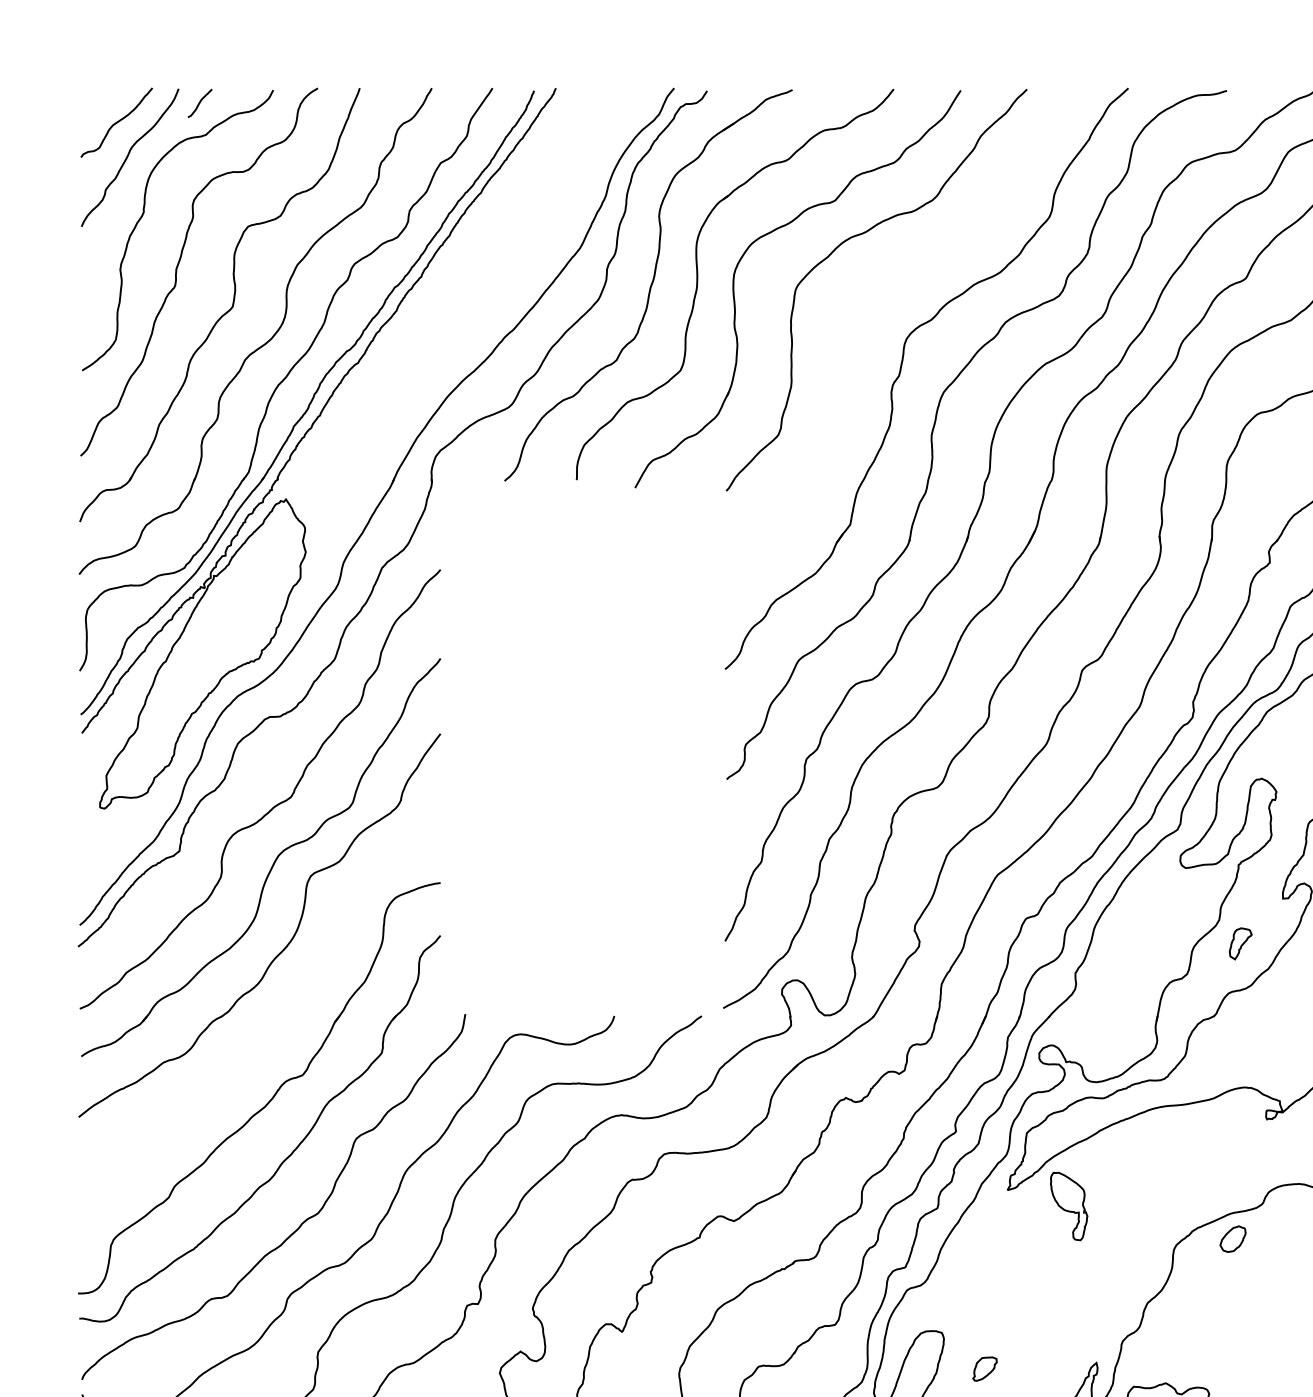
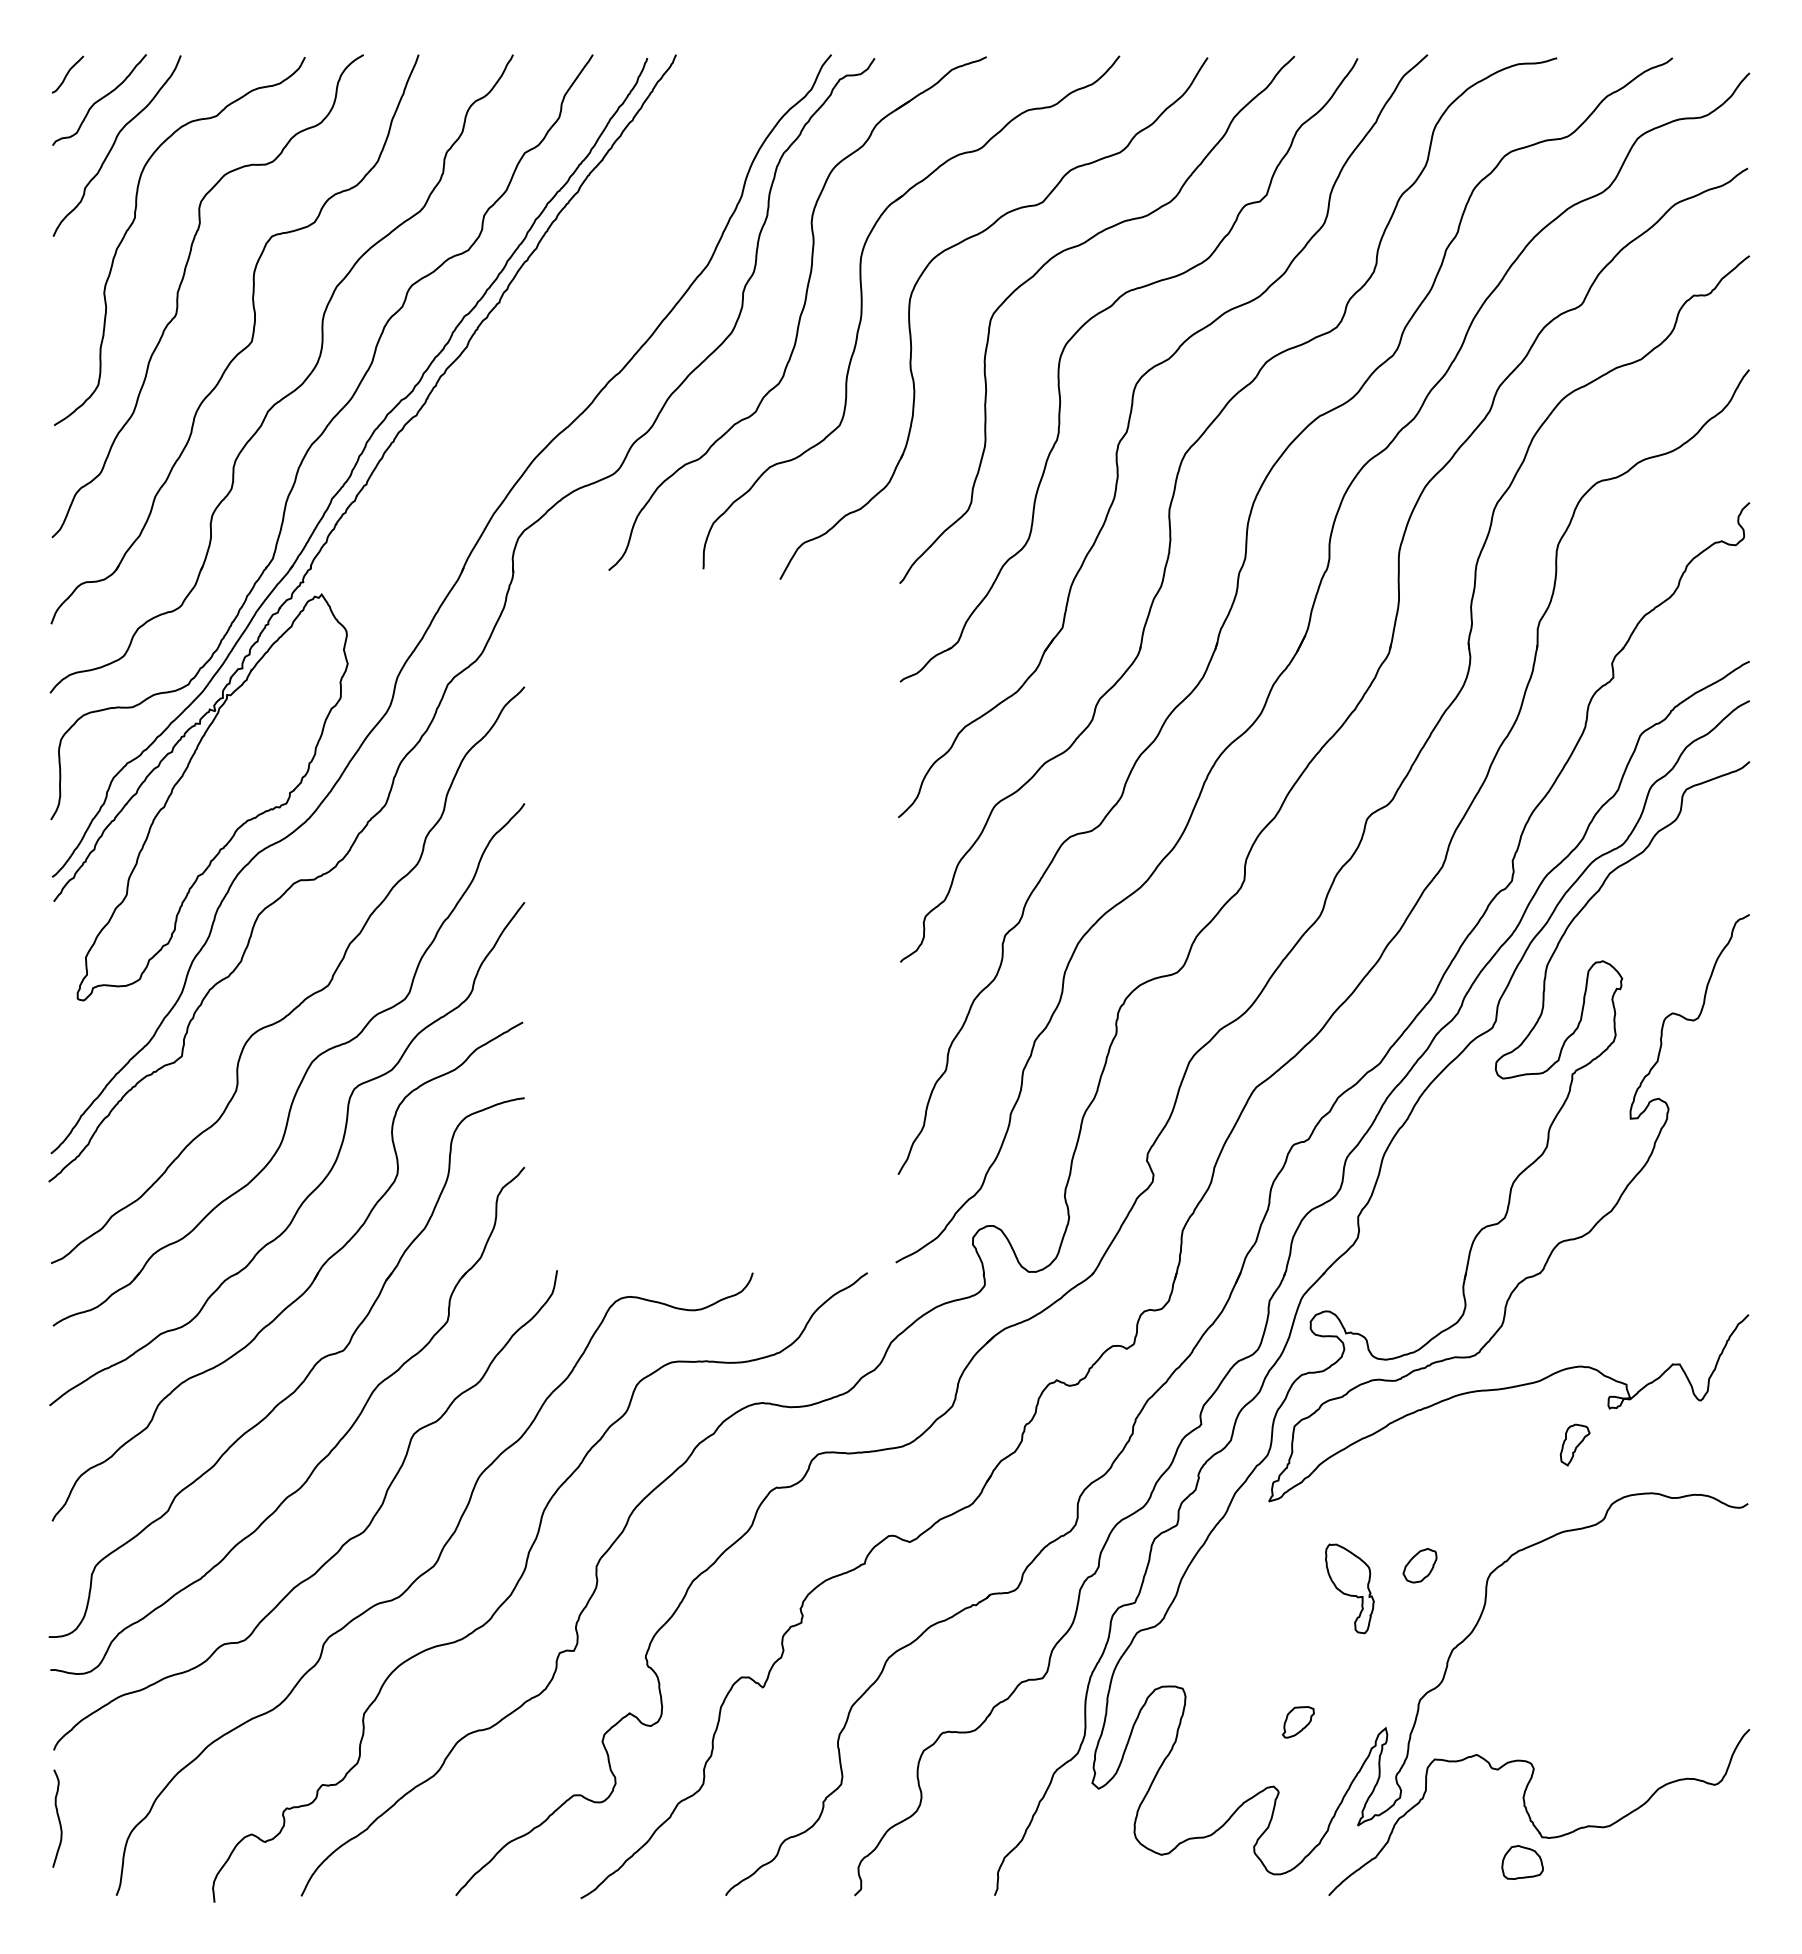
curve: (199, 103) -> (67, 74), moved
part: (870, 291) -> (1089, 321), added
part: (1240, 943) -> (1574, 1444), moved
part: (274, 1027) -> (306, 1288), added
part: (1068, 1206) -> (1349, 1588), moved
part: (1232, 1238) -> (1419, 1565), moved
part: (985, 1369) -> (1298, 1722), moved

